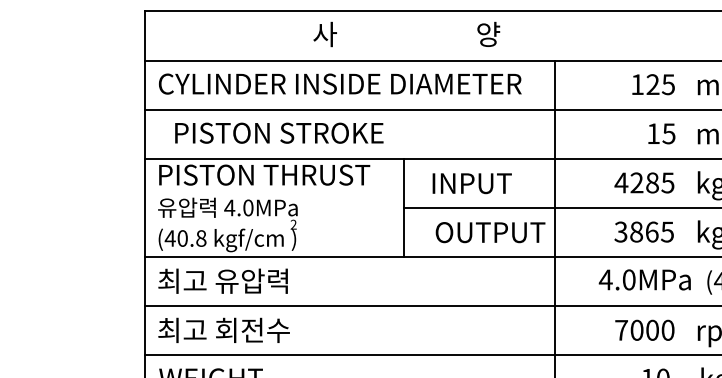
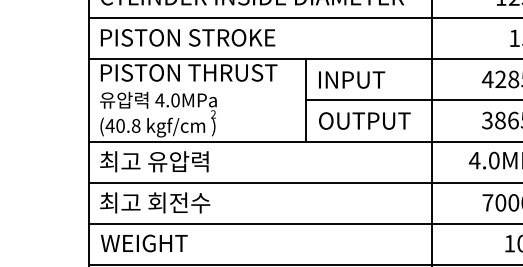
text: (279, 132) -> (188, 37), moved
text: (471, 183) -> (351, 79), moved
text: (490, 232) -> (364, 120), moved

